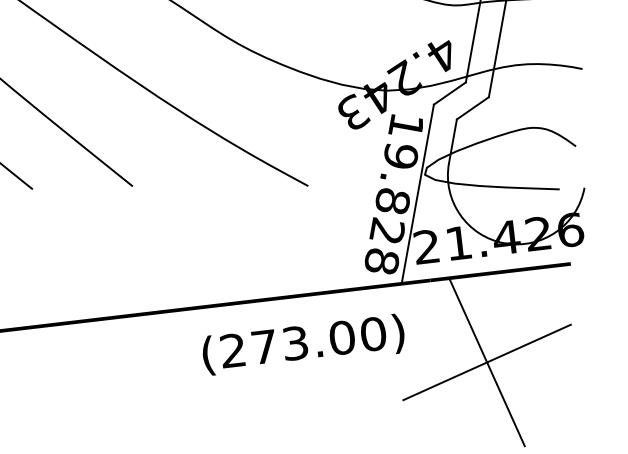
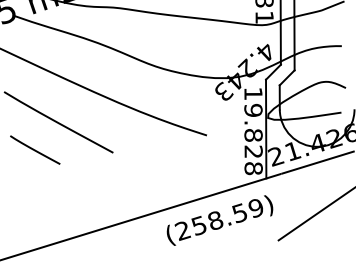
text: (316, 341) -> (226, 217), (273.00) -> (258.59)
line: (486, 363) -> (319, 212), removed

